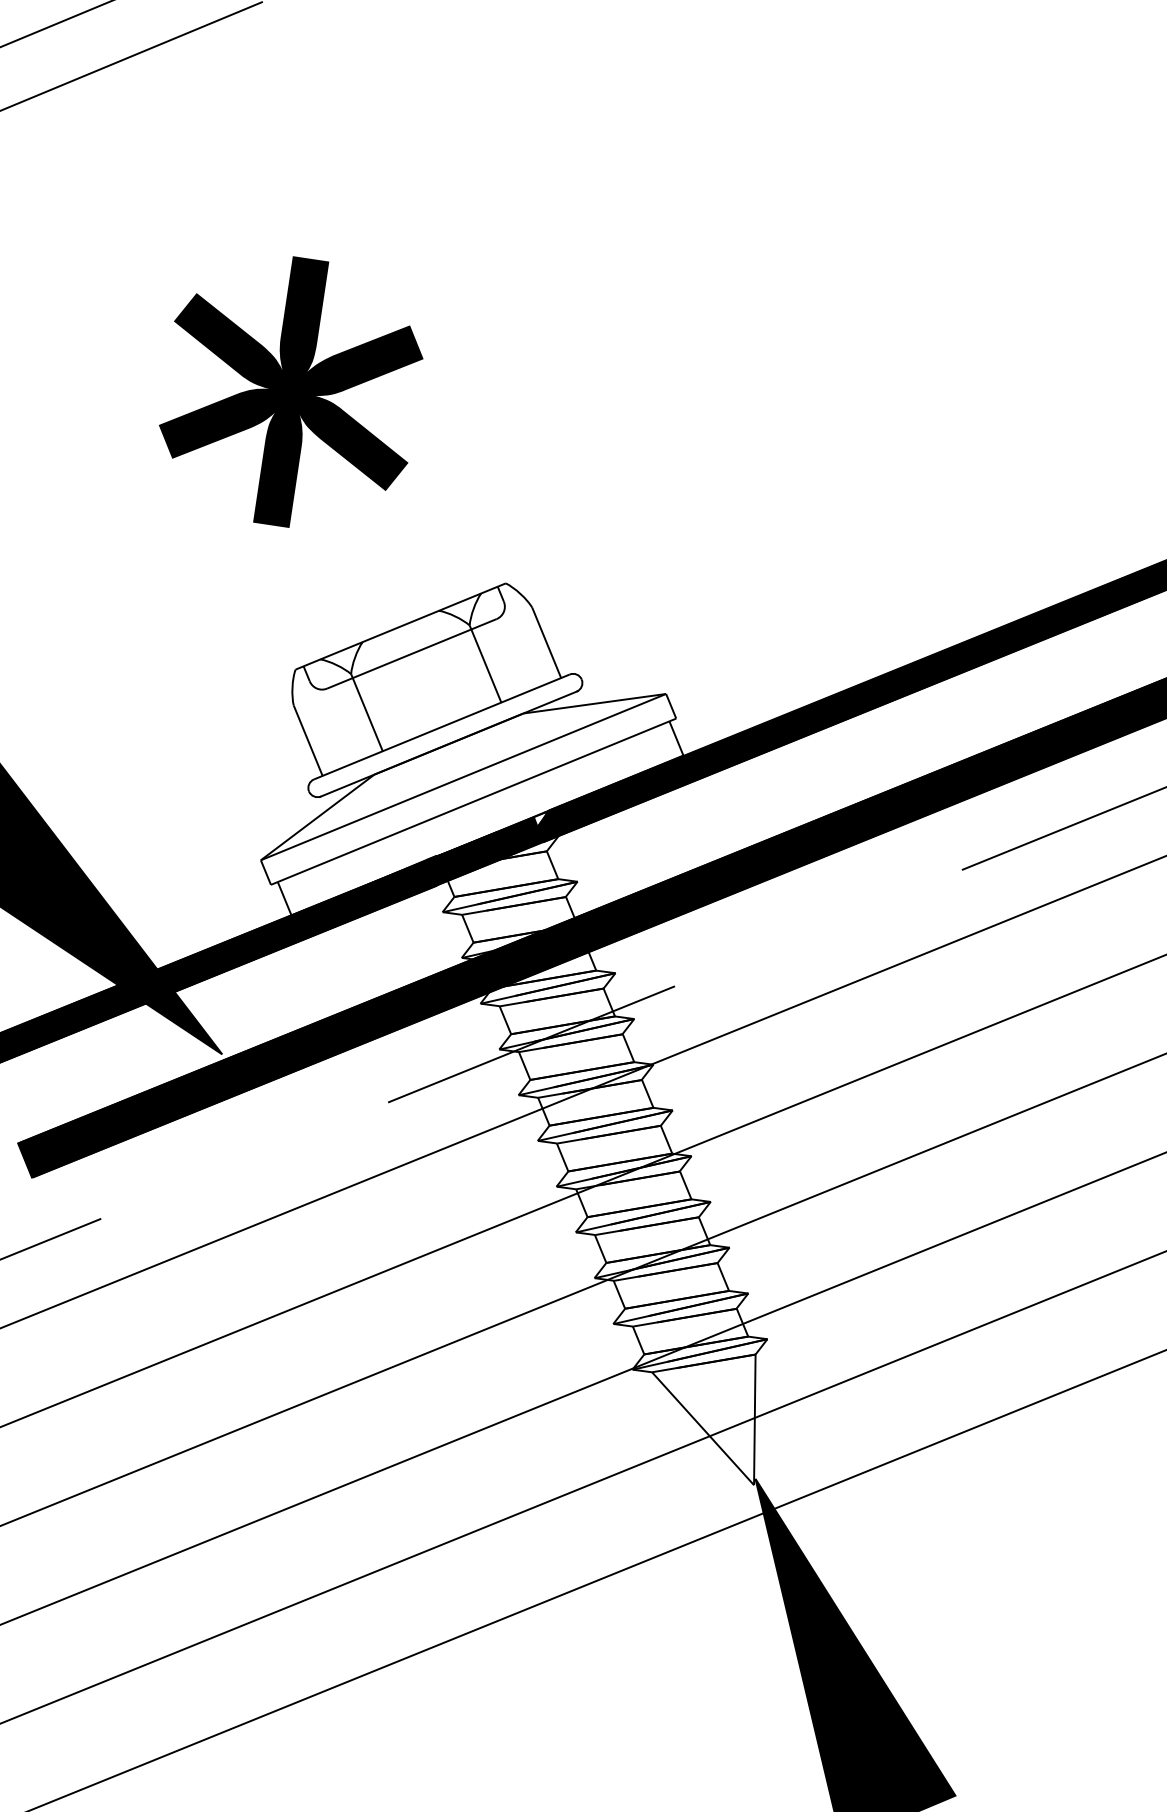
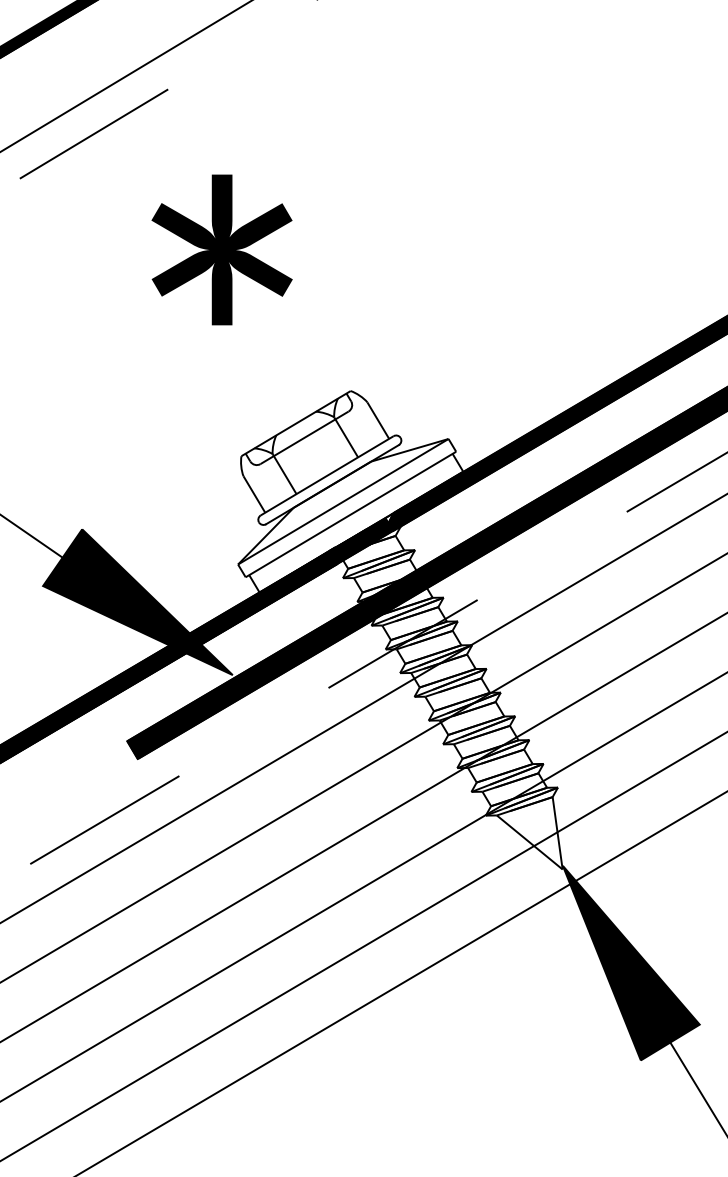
text: (290, 391) -> (221, 249), moved

